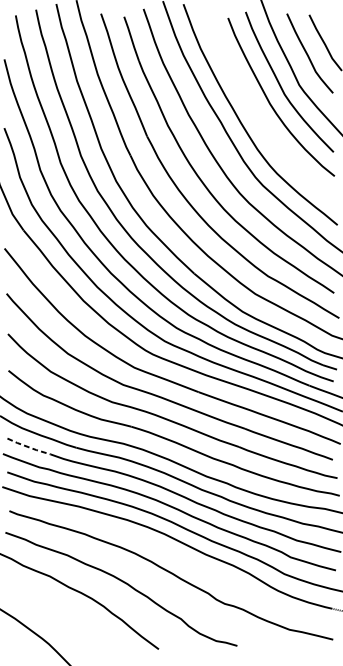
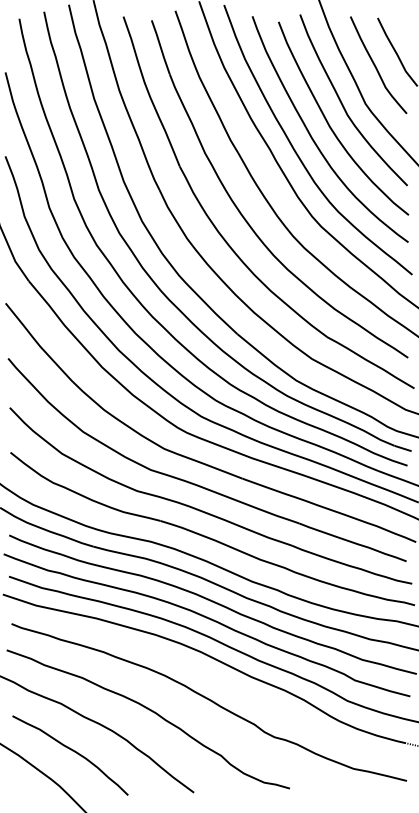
curve: (256, 113) -> (313, 138), added
line: (28, 446) -> (35, 545), dashed -> solid
curve: (59, 615) -> (72, 751), added

